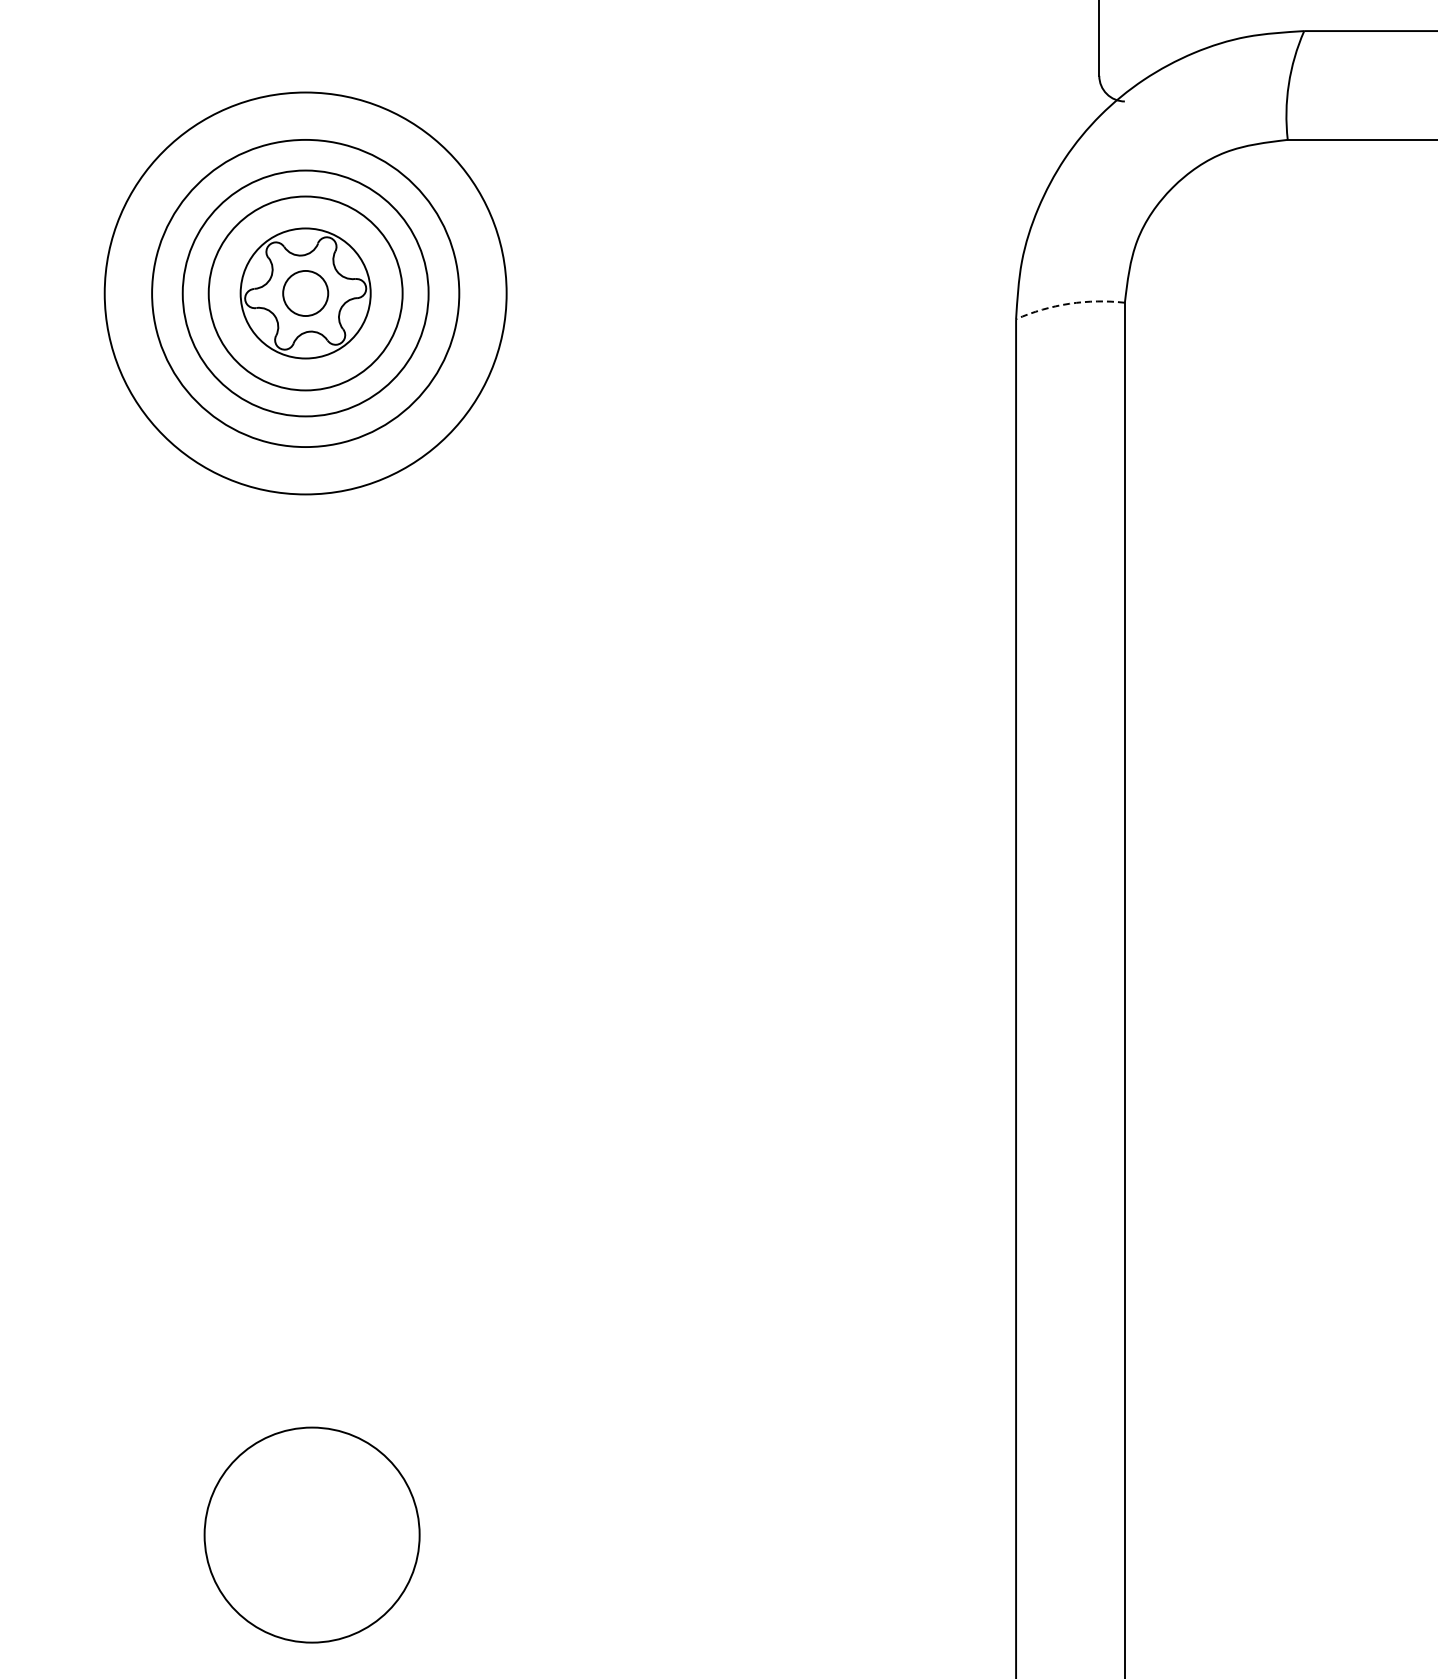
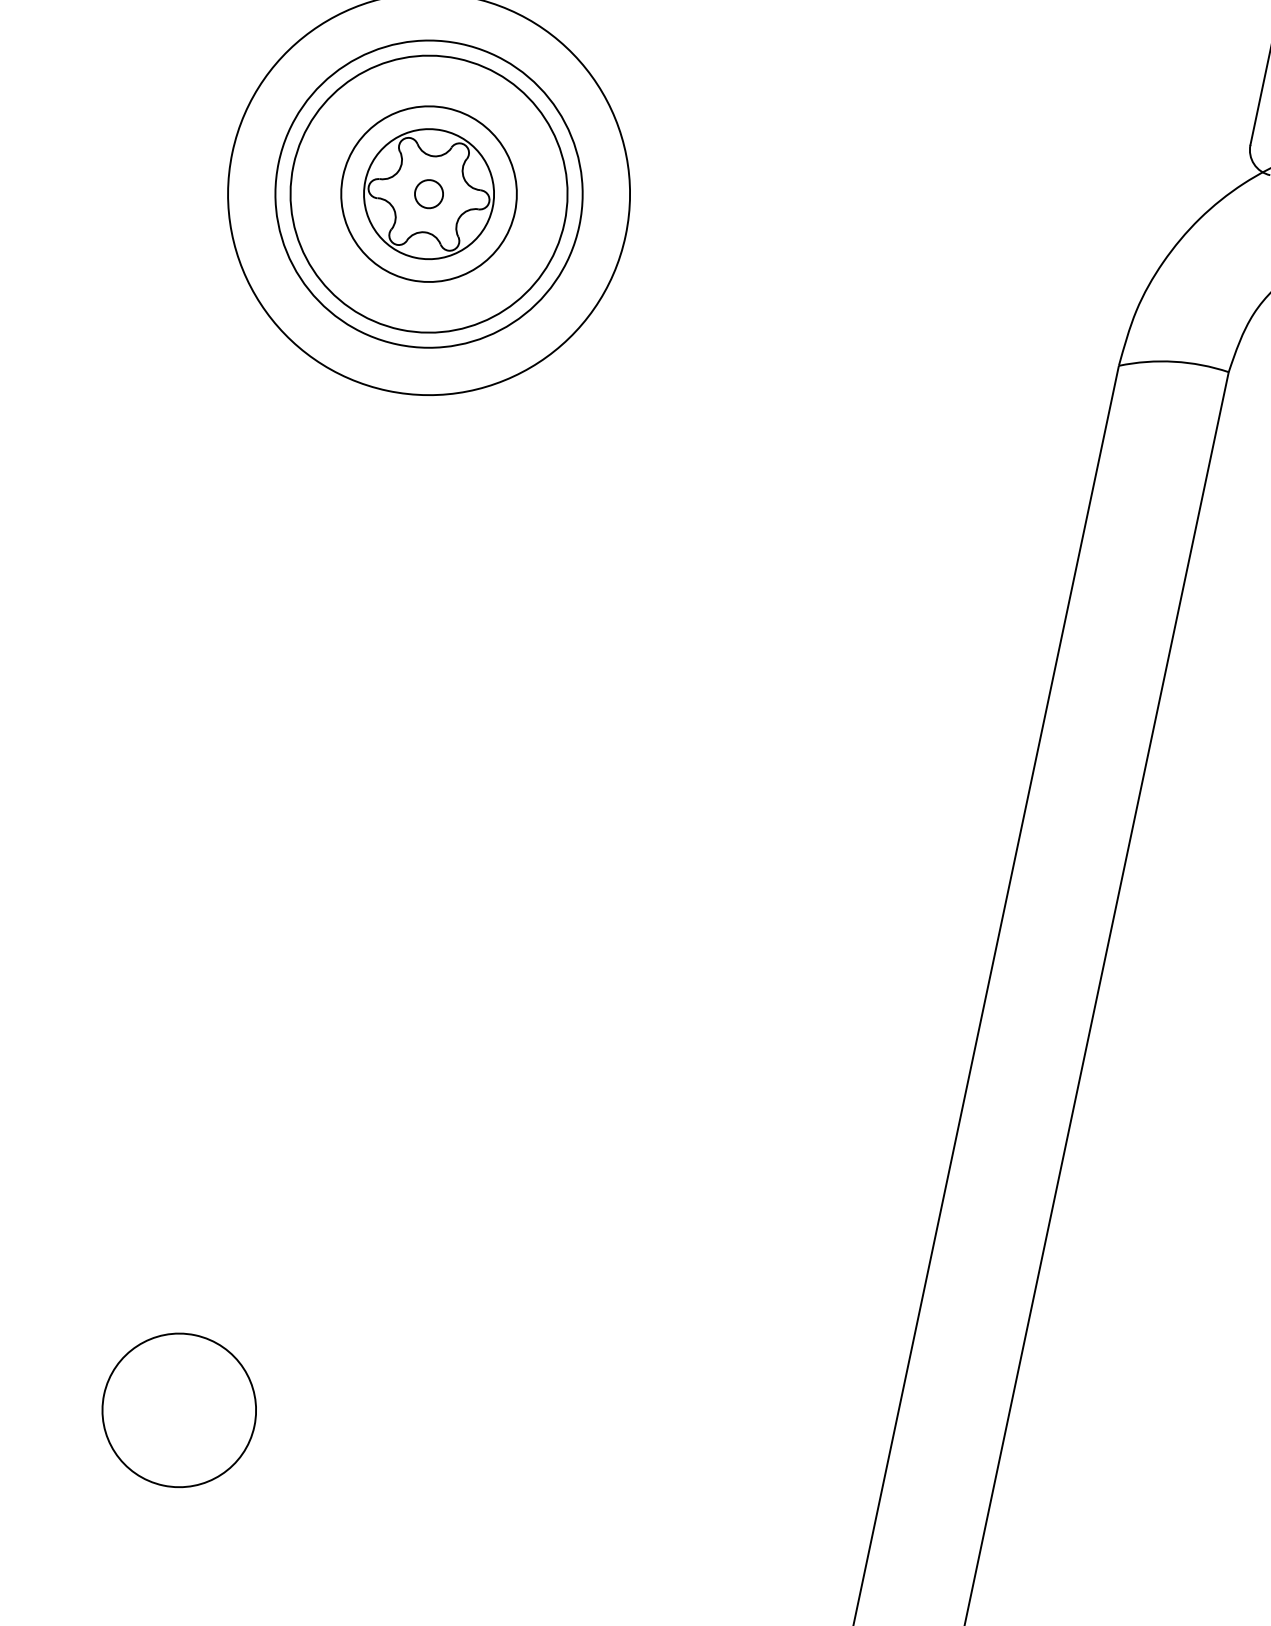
circle: (305, 292) -> (429, 193), size x1.43
circle: (305, 293) -> (428, 194), size x0.62
circle: (305, 293) -> (428, 194), size x0.71
arc: (1069, 303) -> (1174, 361), dashed -> solid
circle: (311, 1534) -> (178, 1409), size x0.71

